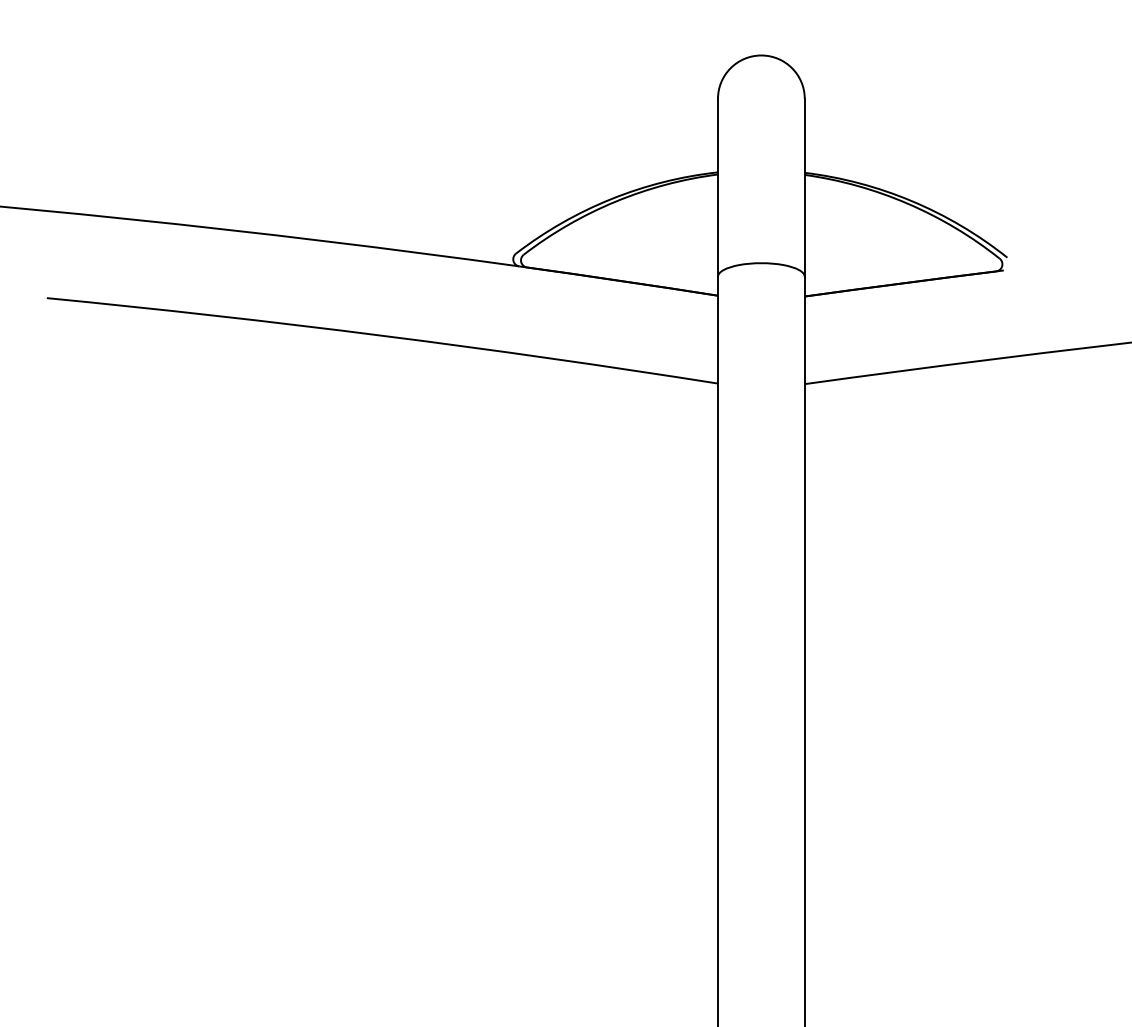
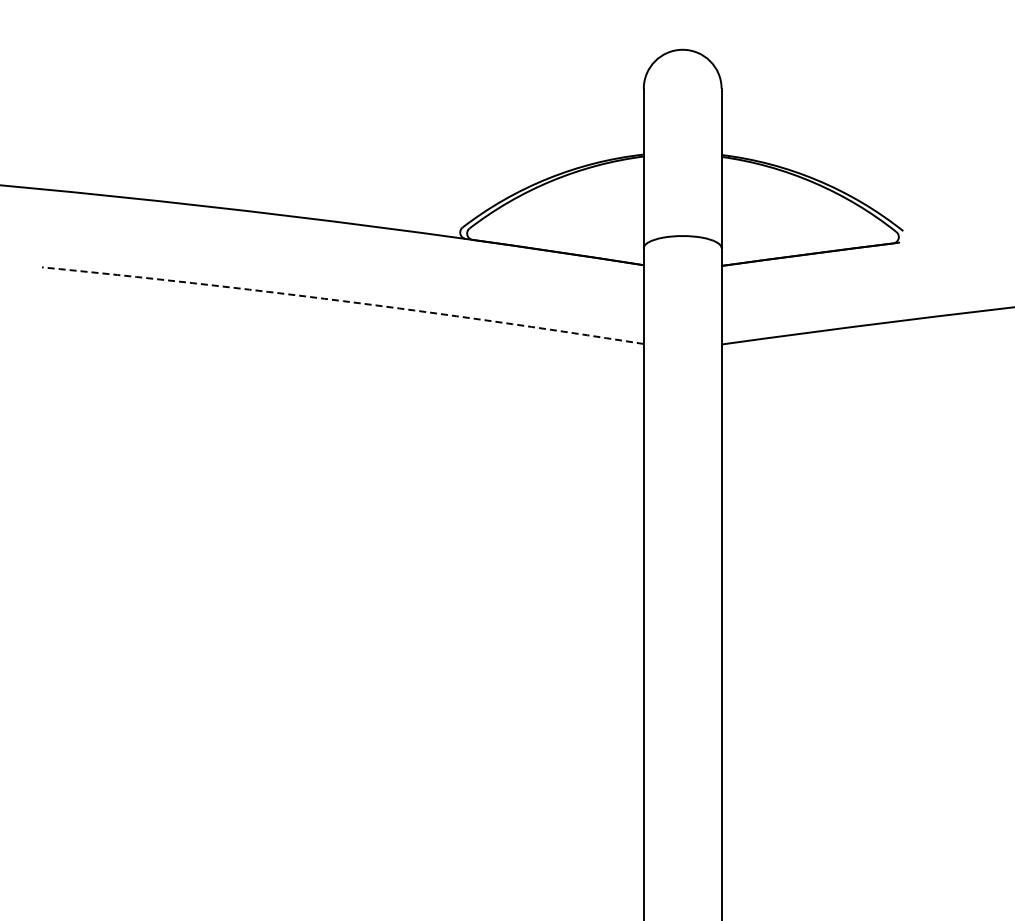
arc: (383, 336) -> (343, 301), solid -> dashed

